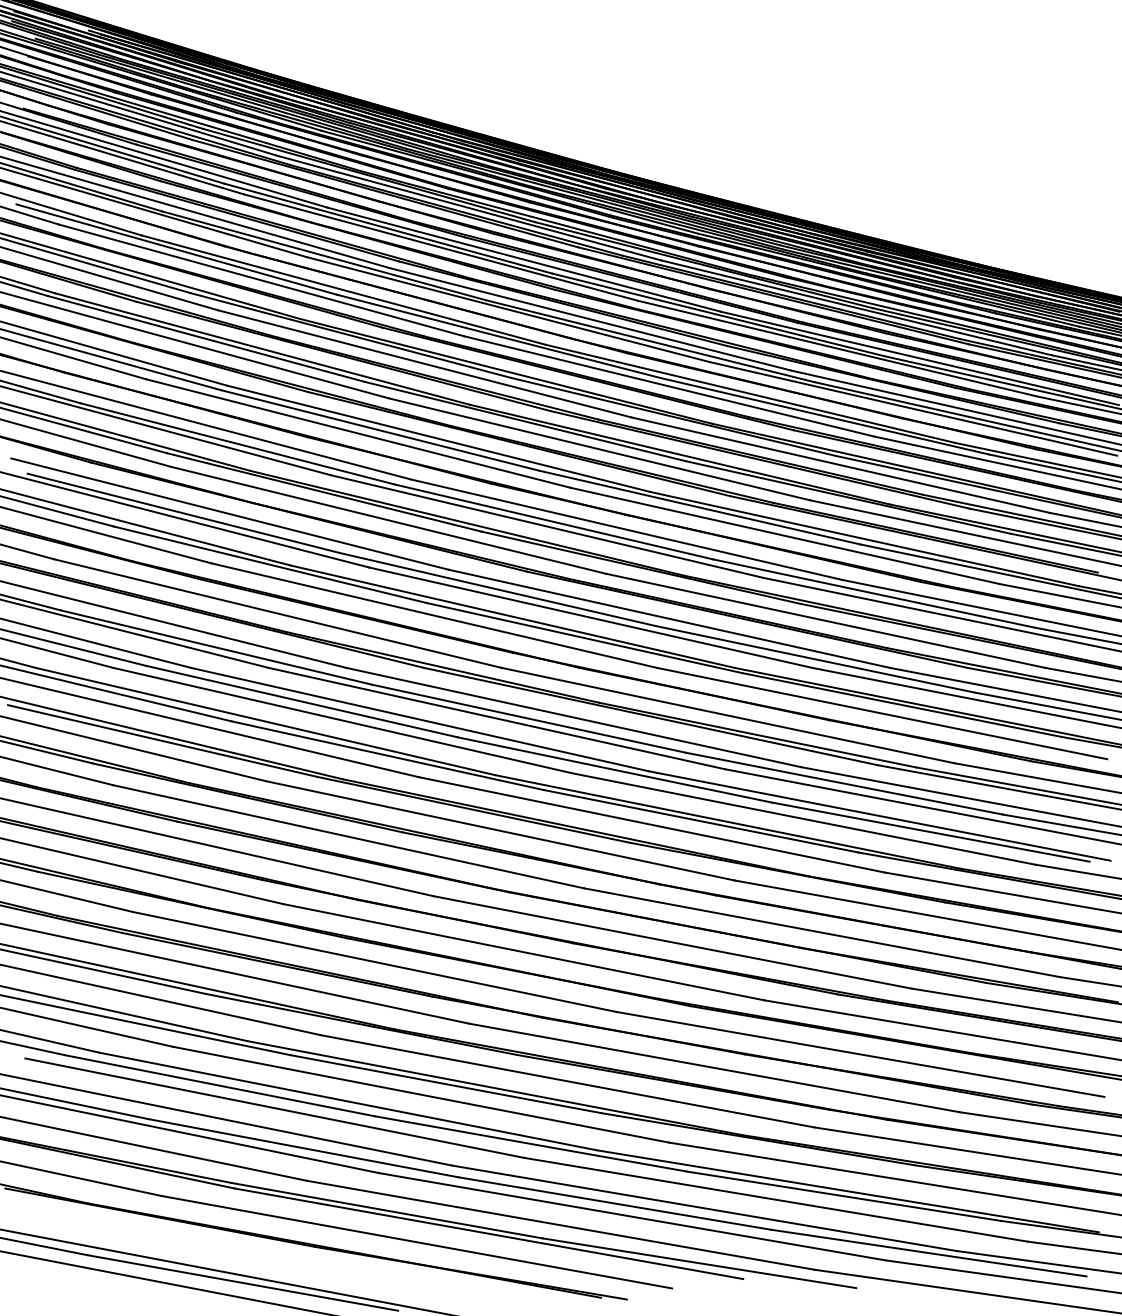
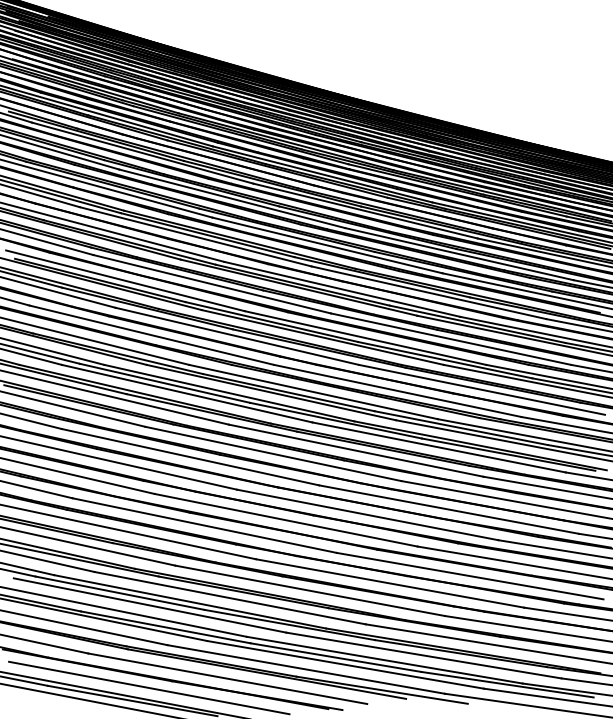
line: (273, 1258) -> (149, 687), added

